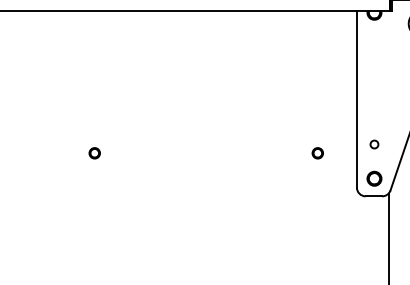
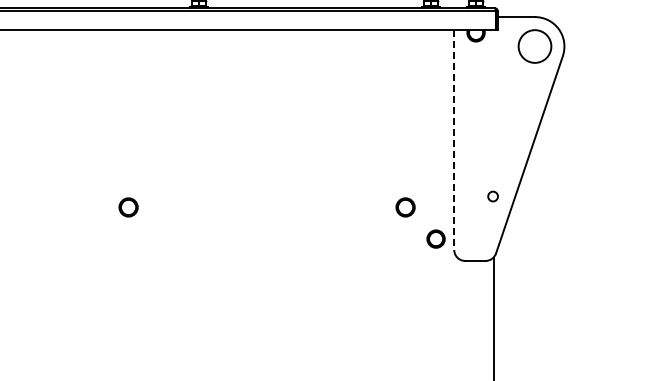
line: (357, 99) -> (454, 140), solid -> dashed
circle: (374, 144) -> (492, 196), moved
circle: (94, 153) -> (128, 207), size x1.4
circle: (317, 153) -> (405, 207), size x1.4
circle: (374, 178) -> (435, 238), moved

